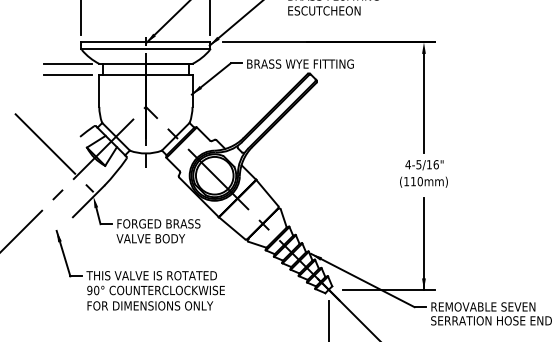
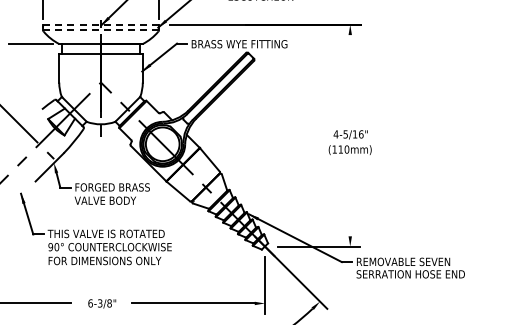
line: (146, 42) -> (101, 24), solid -> dashed
line: (146, 48) -> (101, 30), solid -> dashed
line: (67, 74) -> (30, 53), removed
line: (424, 103) -> (350, 79), removed
line: (424, 242) -> (350, 204), removed

